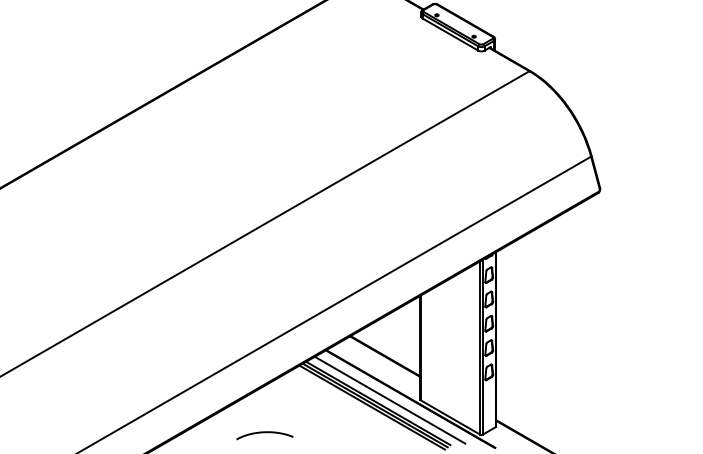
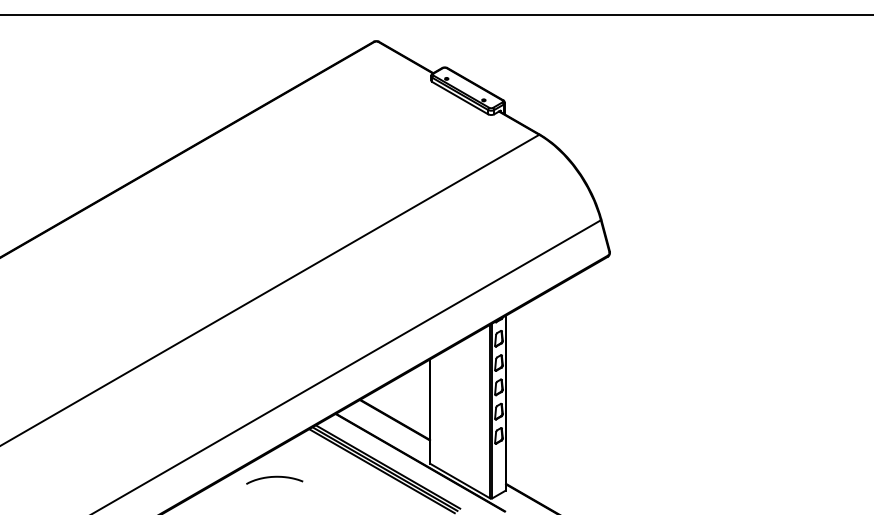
line: (389, 399) -> (399, 463), removed
curve: (264, 432) -> (274, 477), moved

